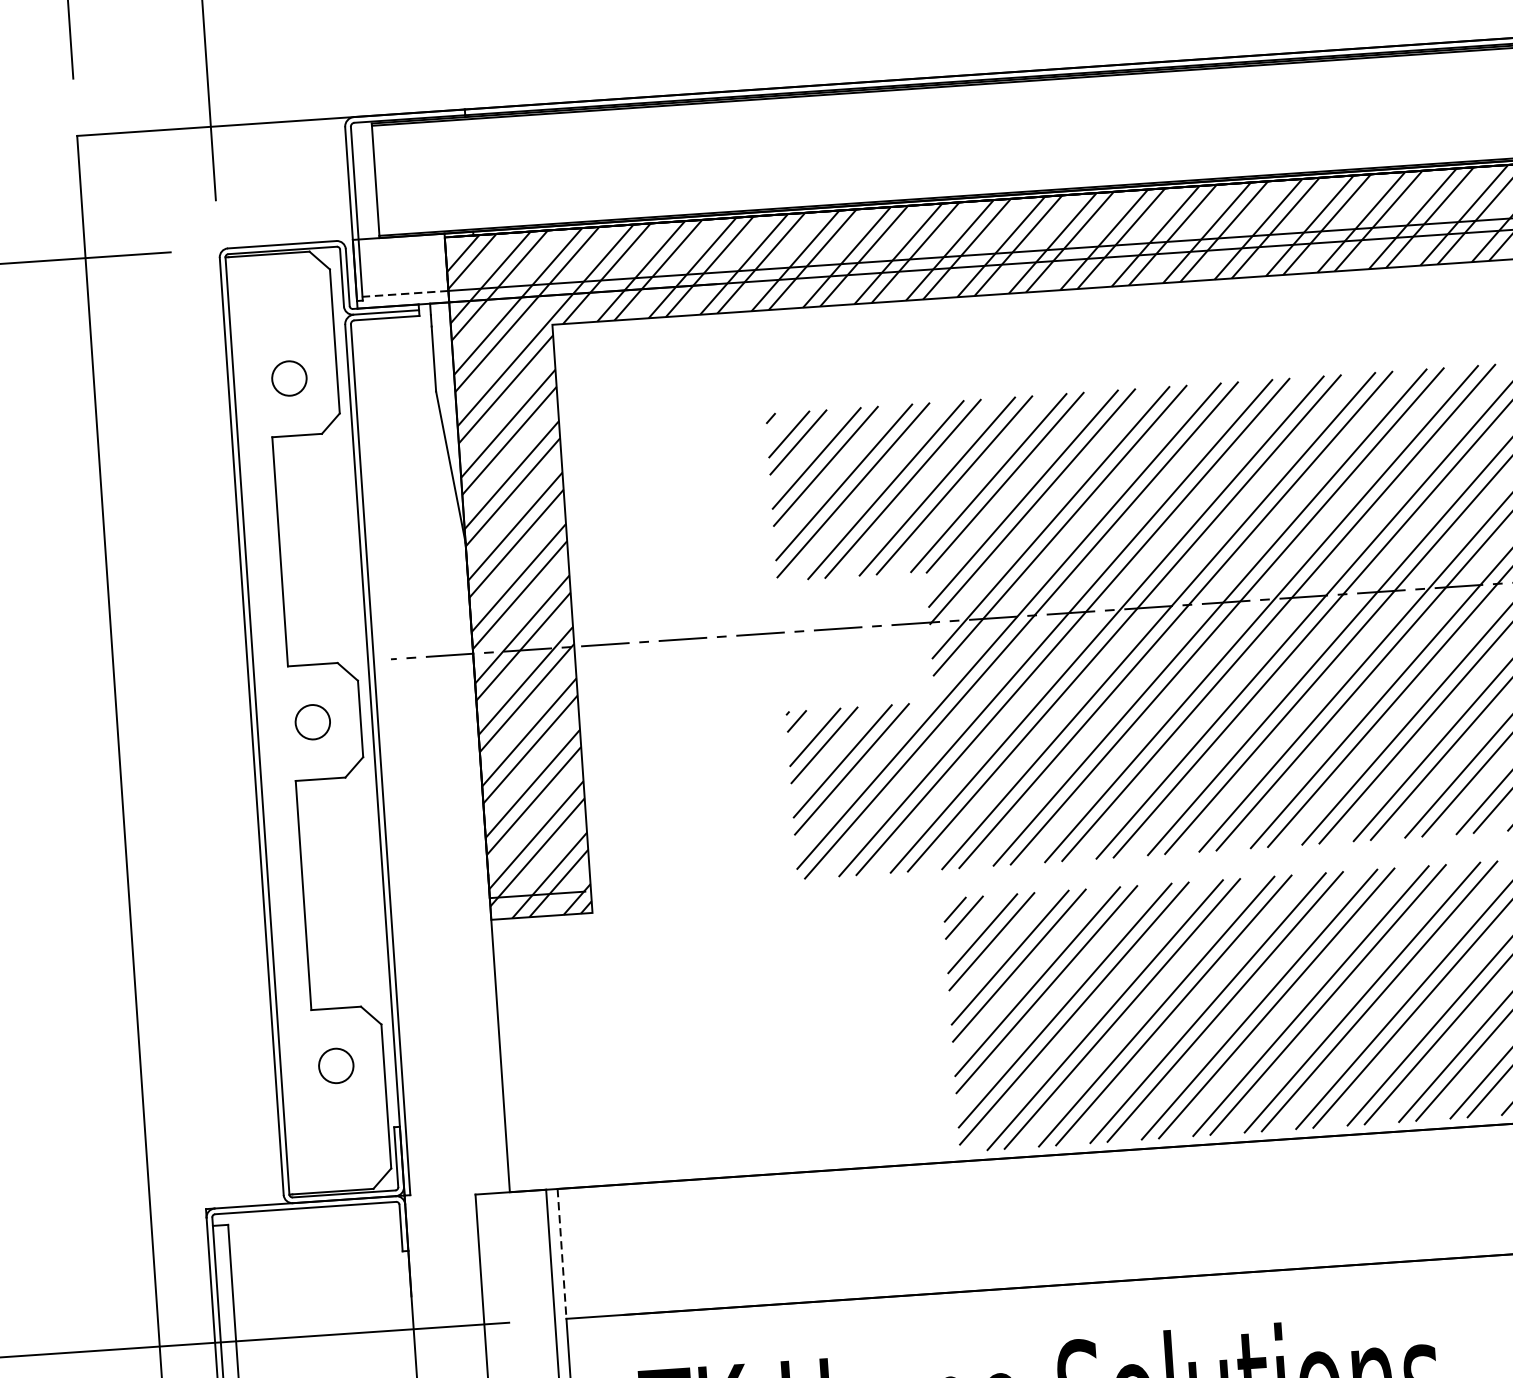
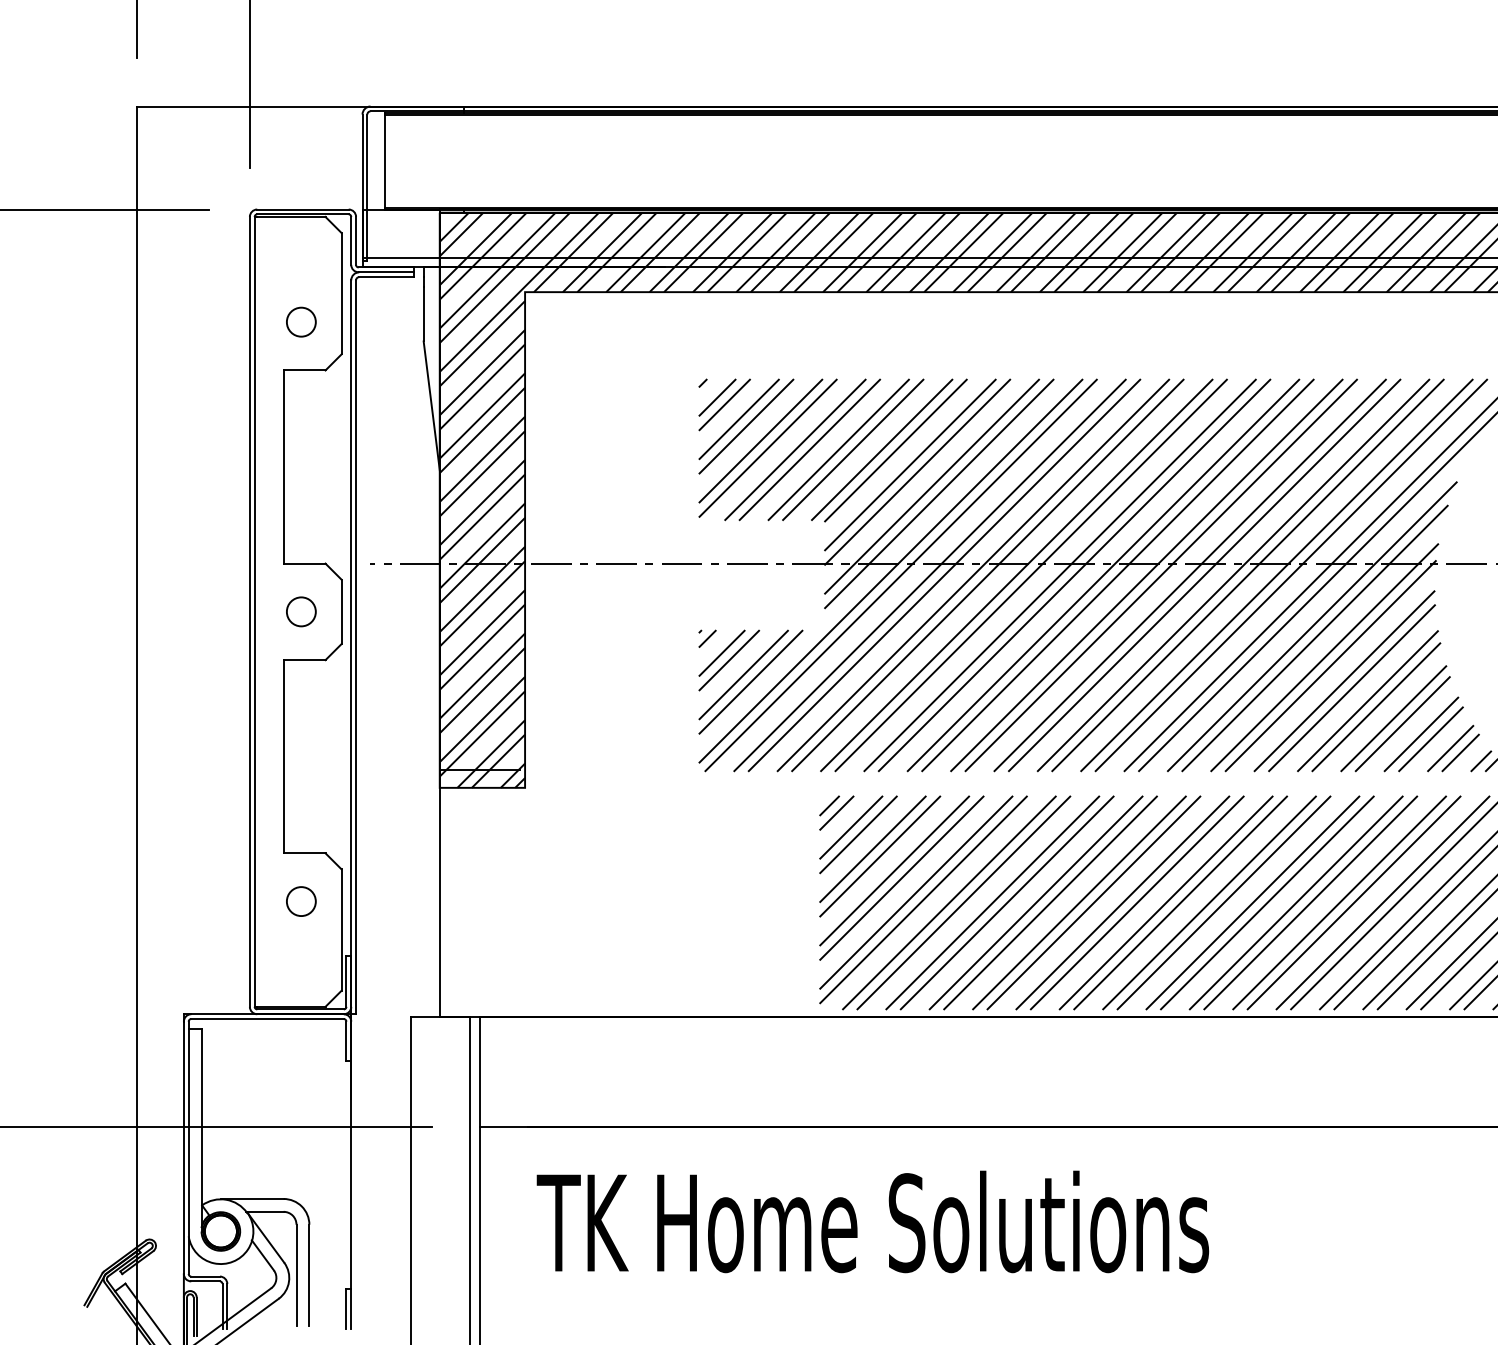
line: (403, 293) -> (401, 257), dashed -> solid
line: (562, 1254) -> (480, 1072), dashed -> solid

